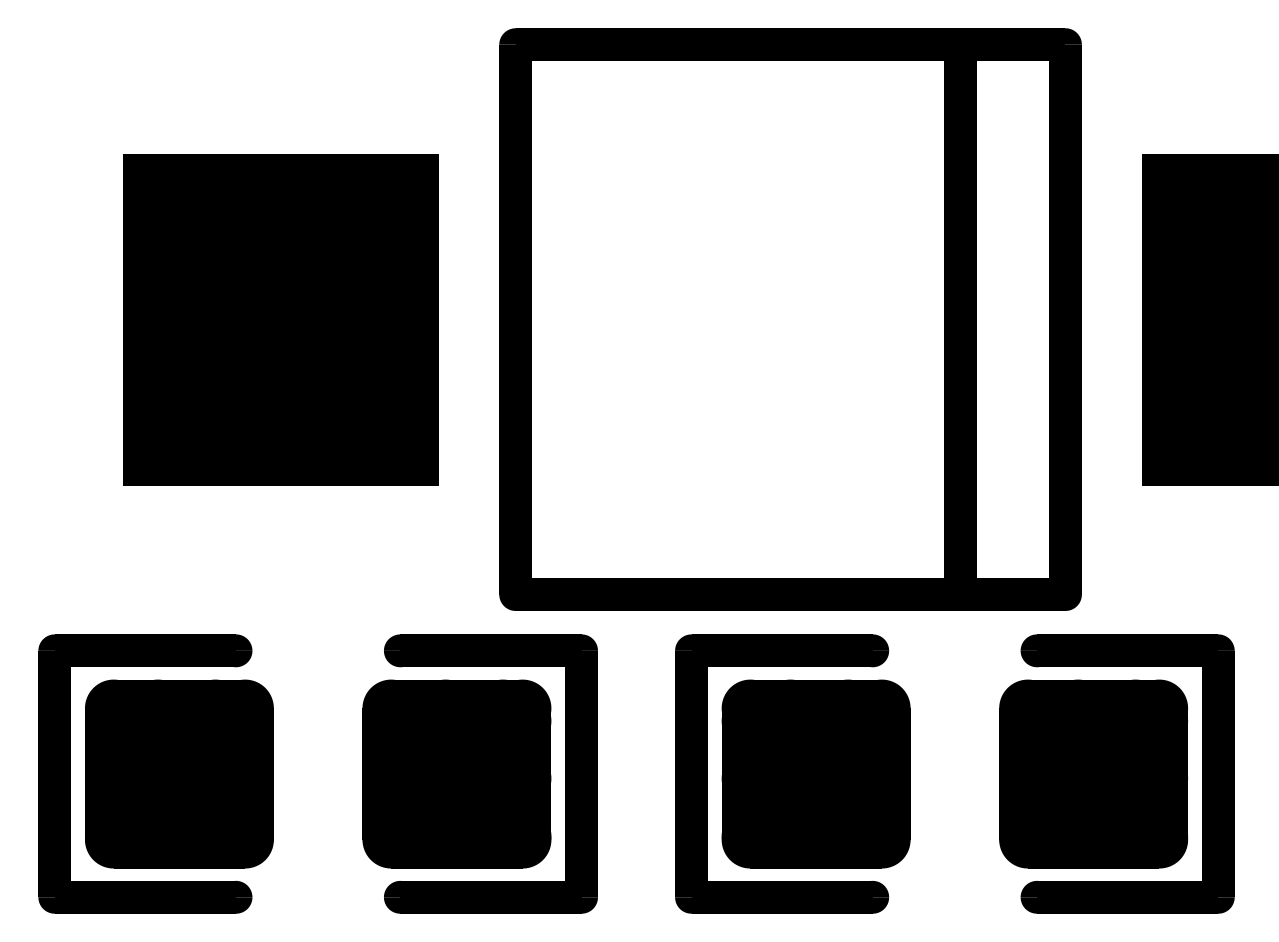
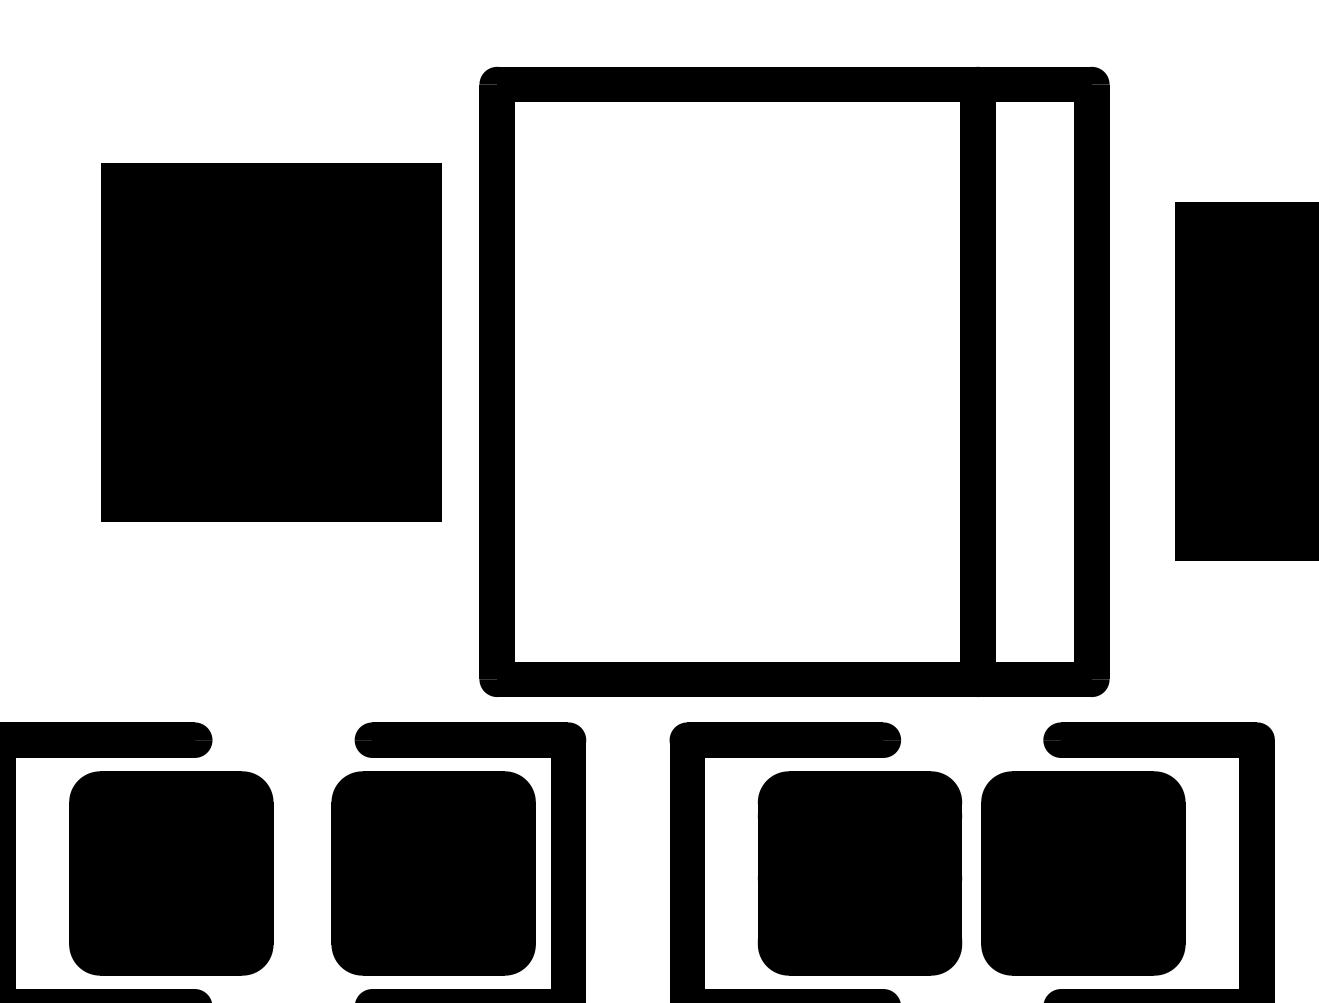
part: (280, 319) -> (270, 342), moved
part: (179, 773) -> (171, 872), moved
part: (815, 773) -> (859, 872), moved
part: (1093, 773) -> (1083, 872), moved

